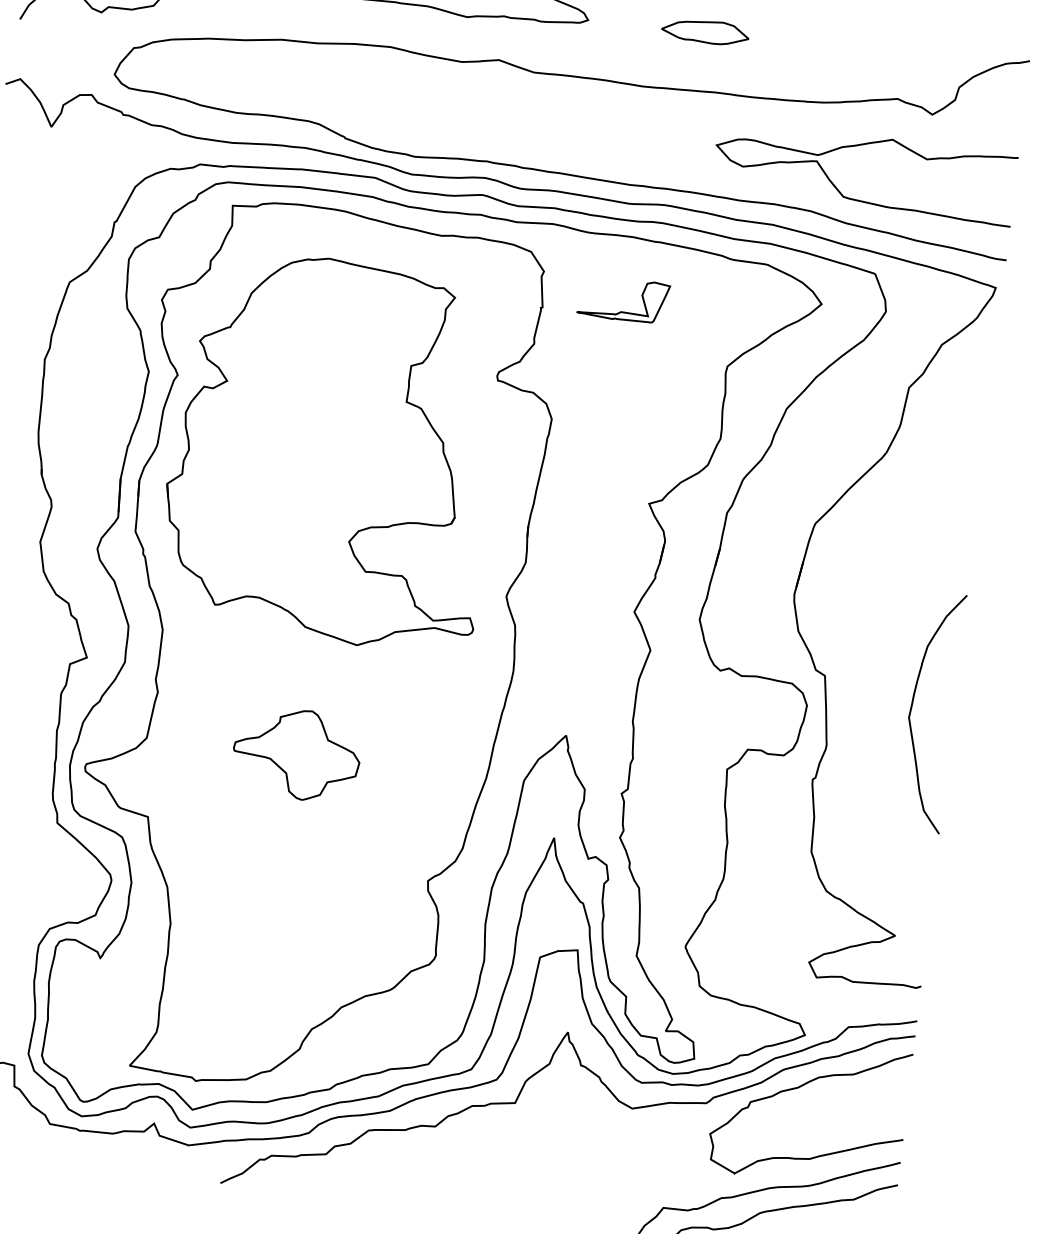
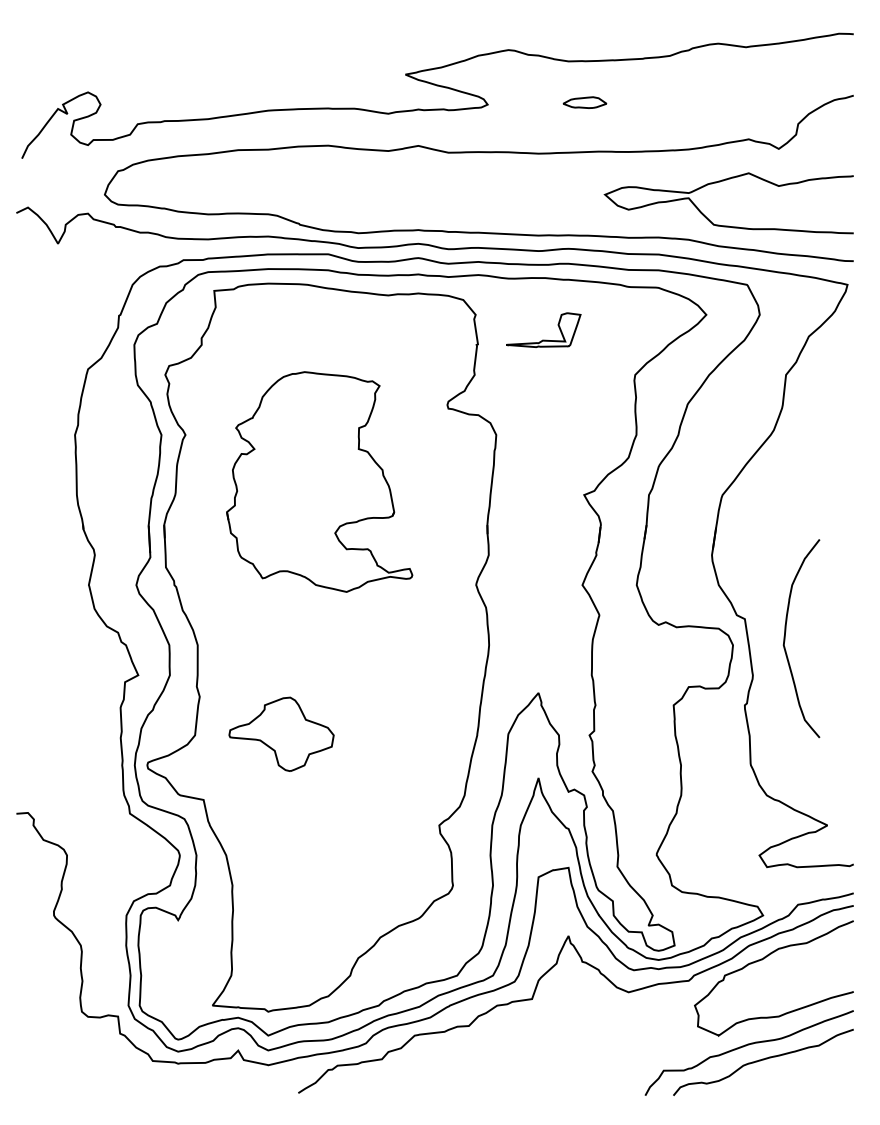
part: (704, 31) -> (584, 102), size x0.6
part: (332, 450) -> (319, 481), size x0.7
curve: (912, 709) -> (785, 638), moved
part: (296, 753) -> (281, 733), moved

